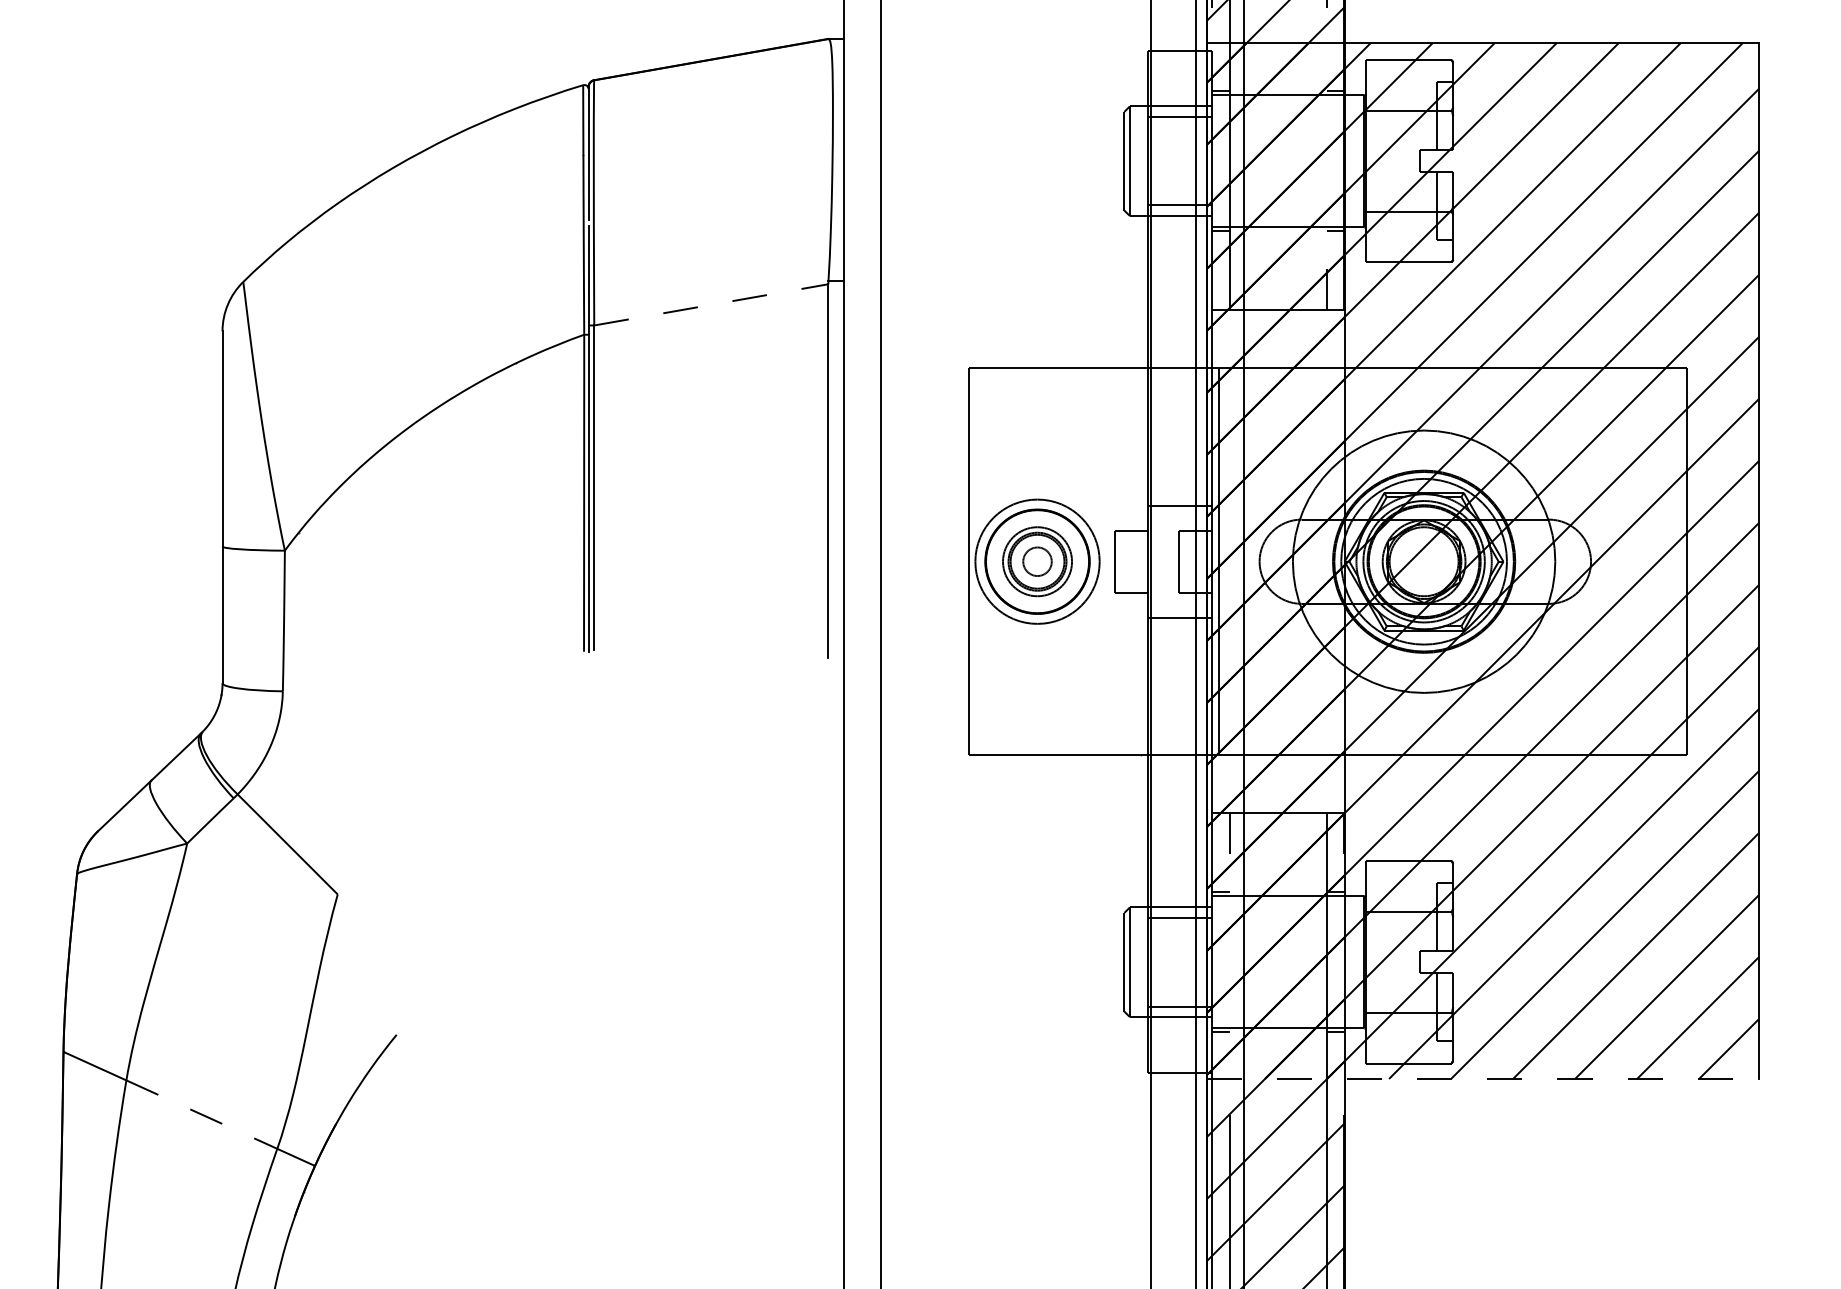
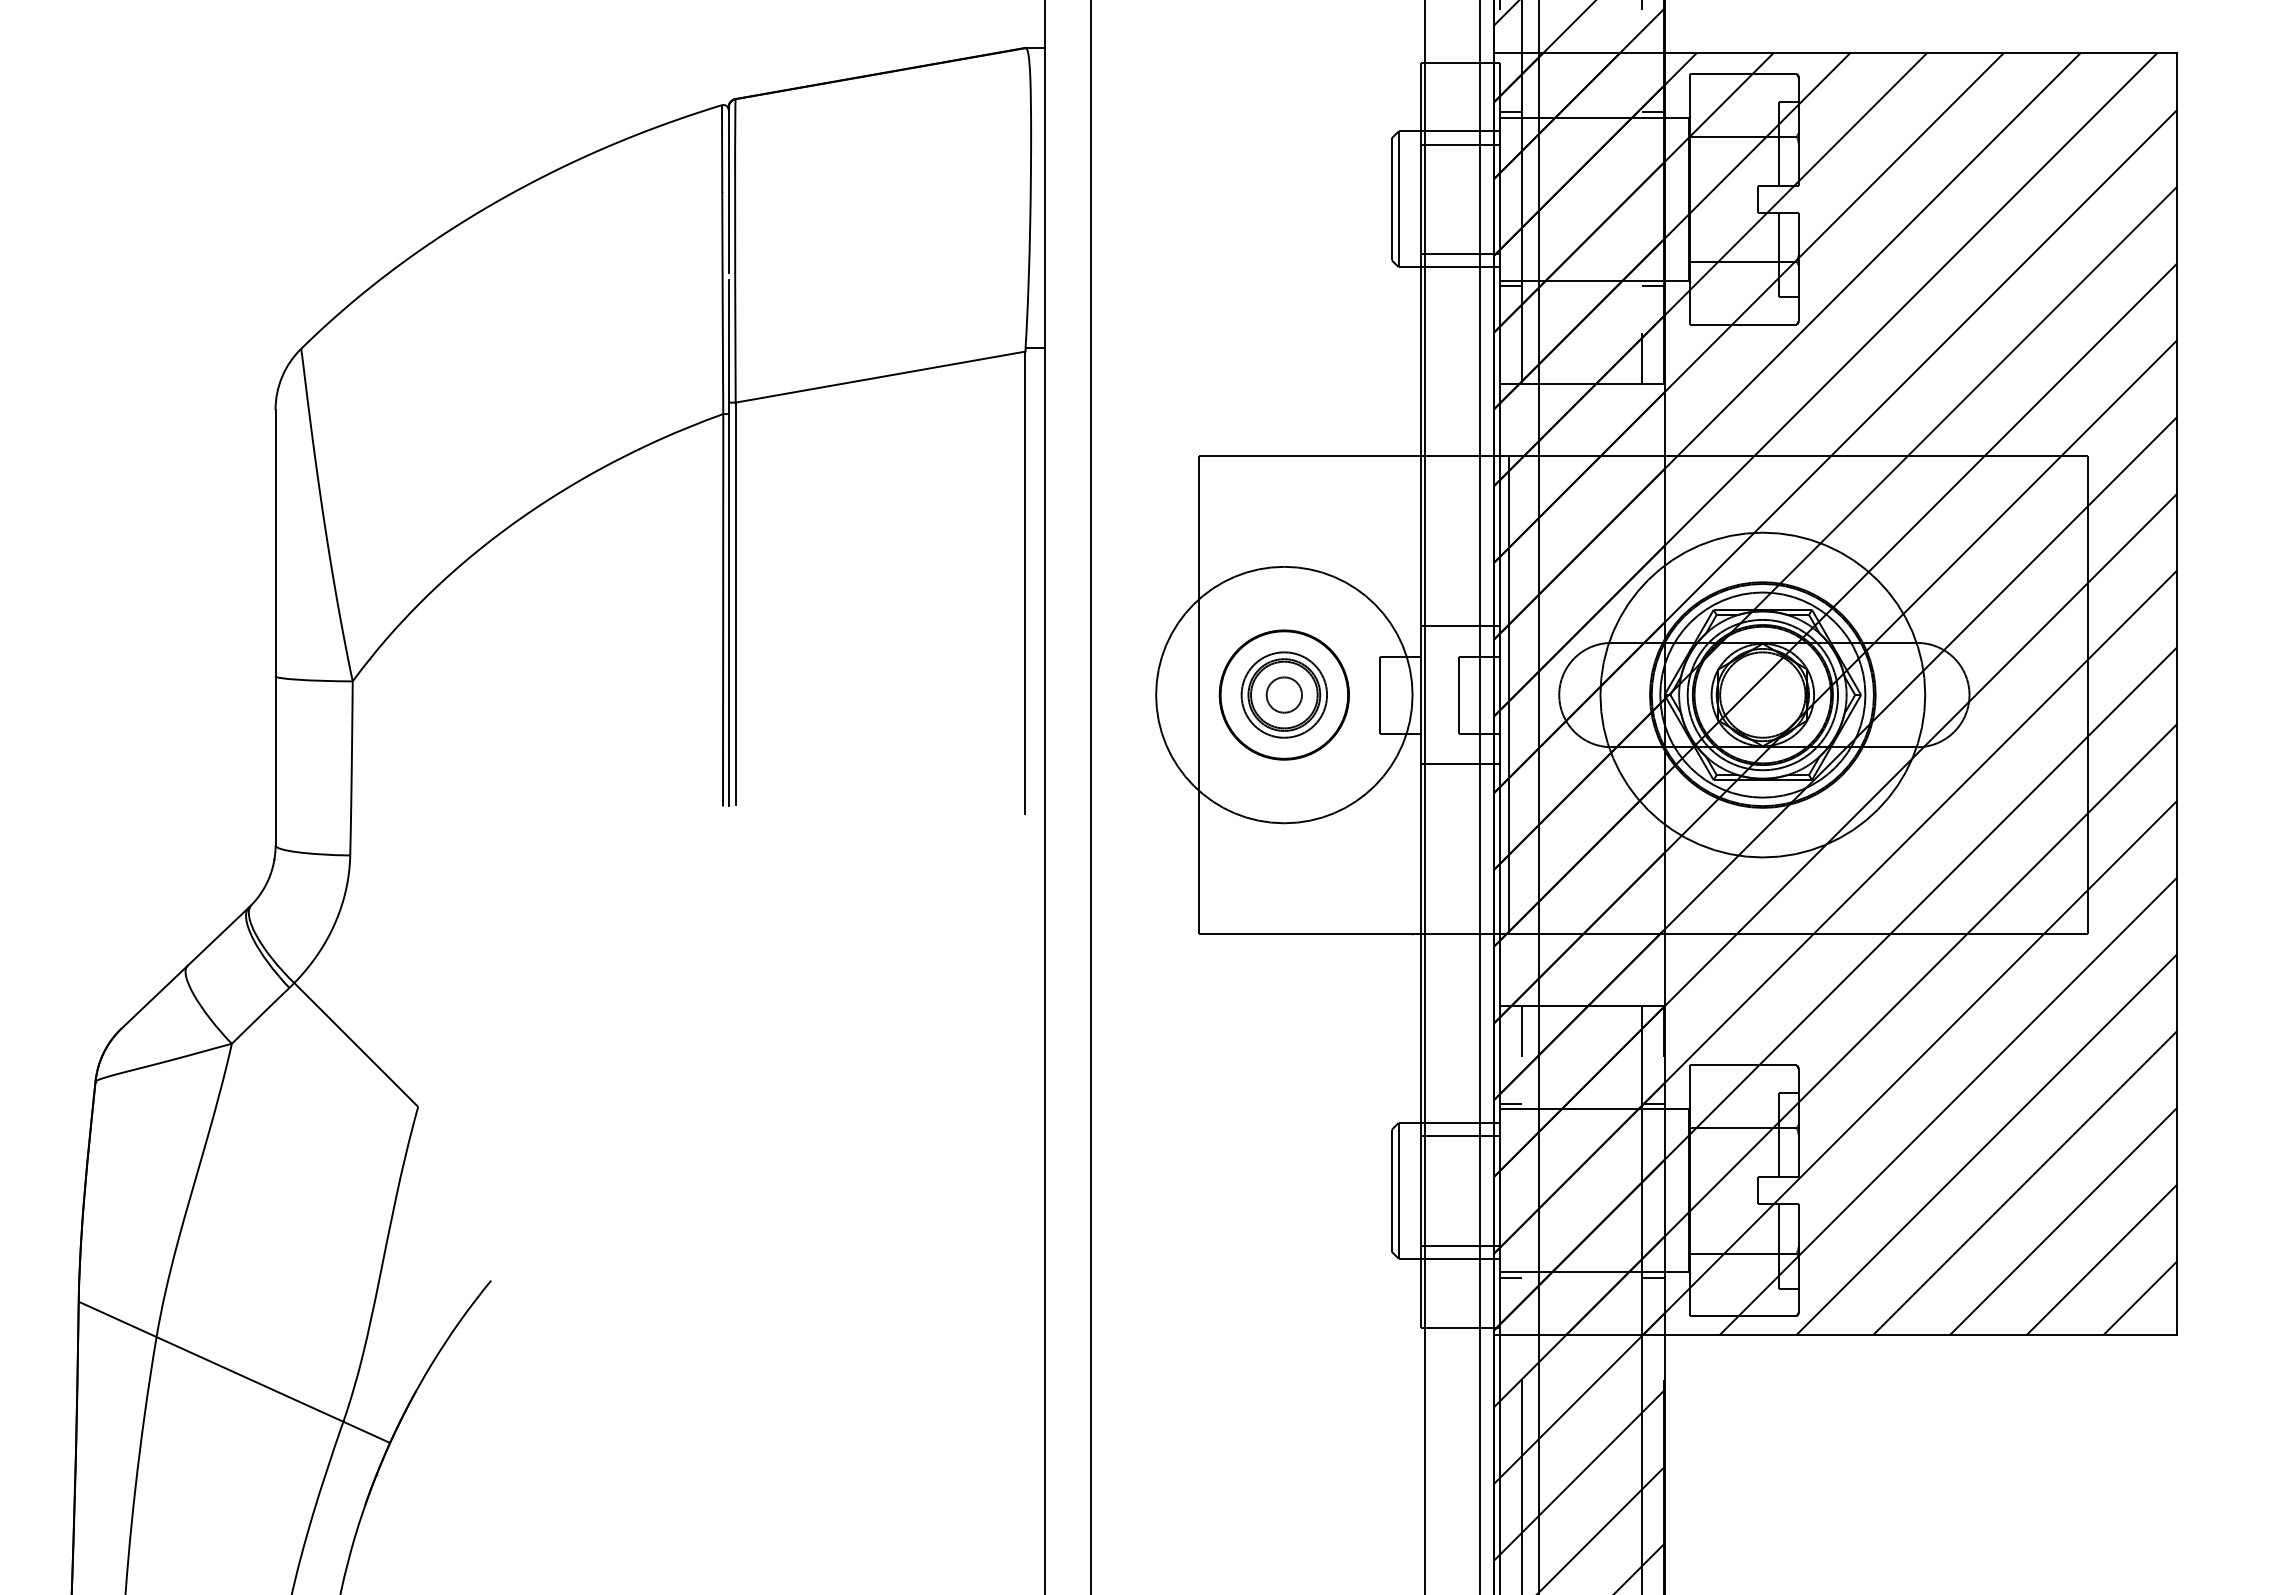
line: (712, 305) -> (881, 377), dashed -> solid
circle: (1037, 561) -> (1284, 694), size x1.67
line: (1482, 1079) -> (1835, 1335), dashed -> solid
line: (201, 1114) -> (249, 1379), dashed -> solid

